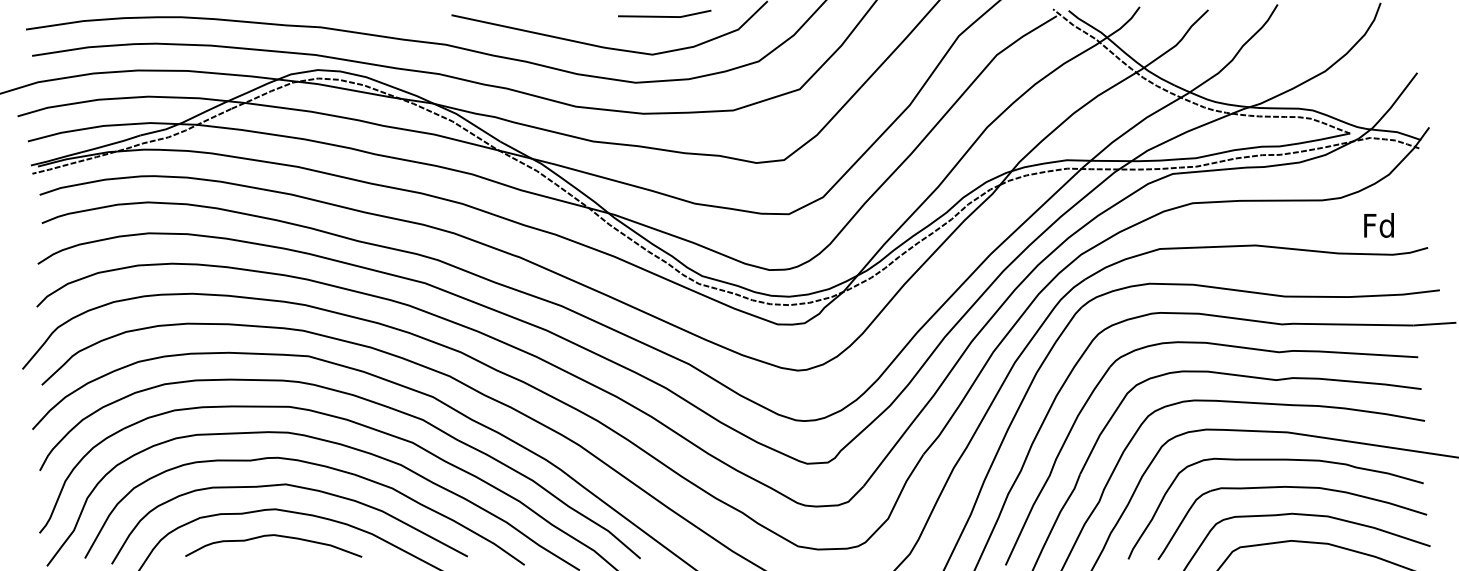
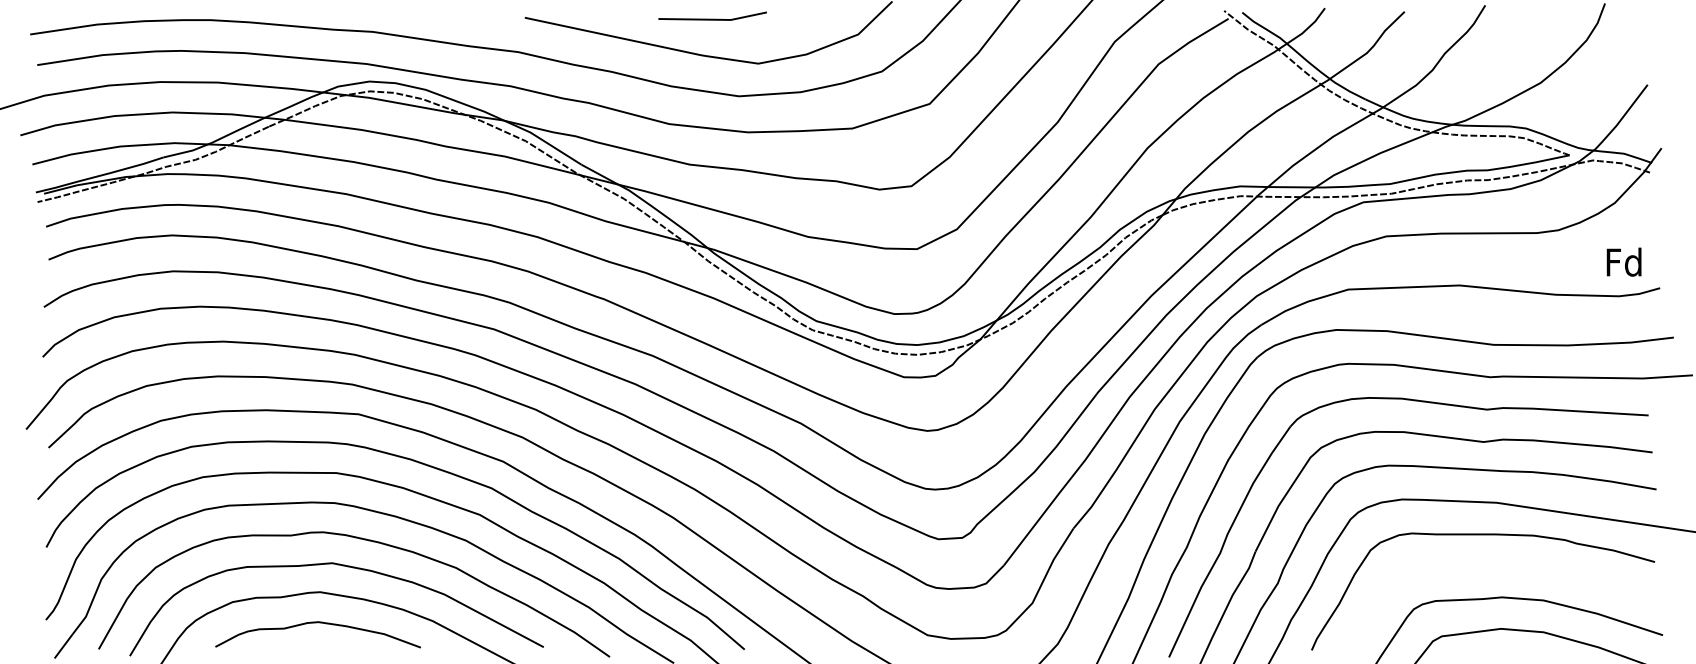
line: (664, 15) -> (712, 18), moved
text: (1378, 224) -> (1623, 261), moved
part: (1291, 488) -> (1501, 567), removed

